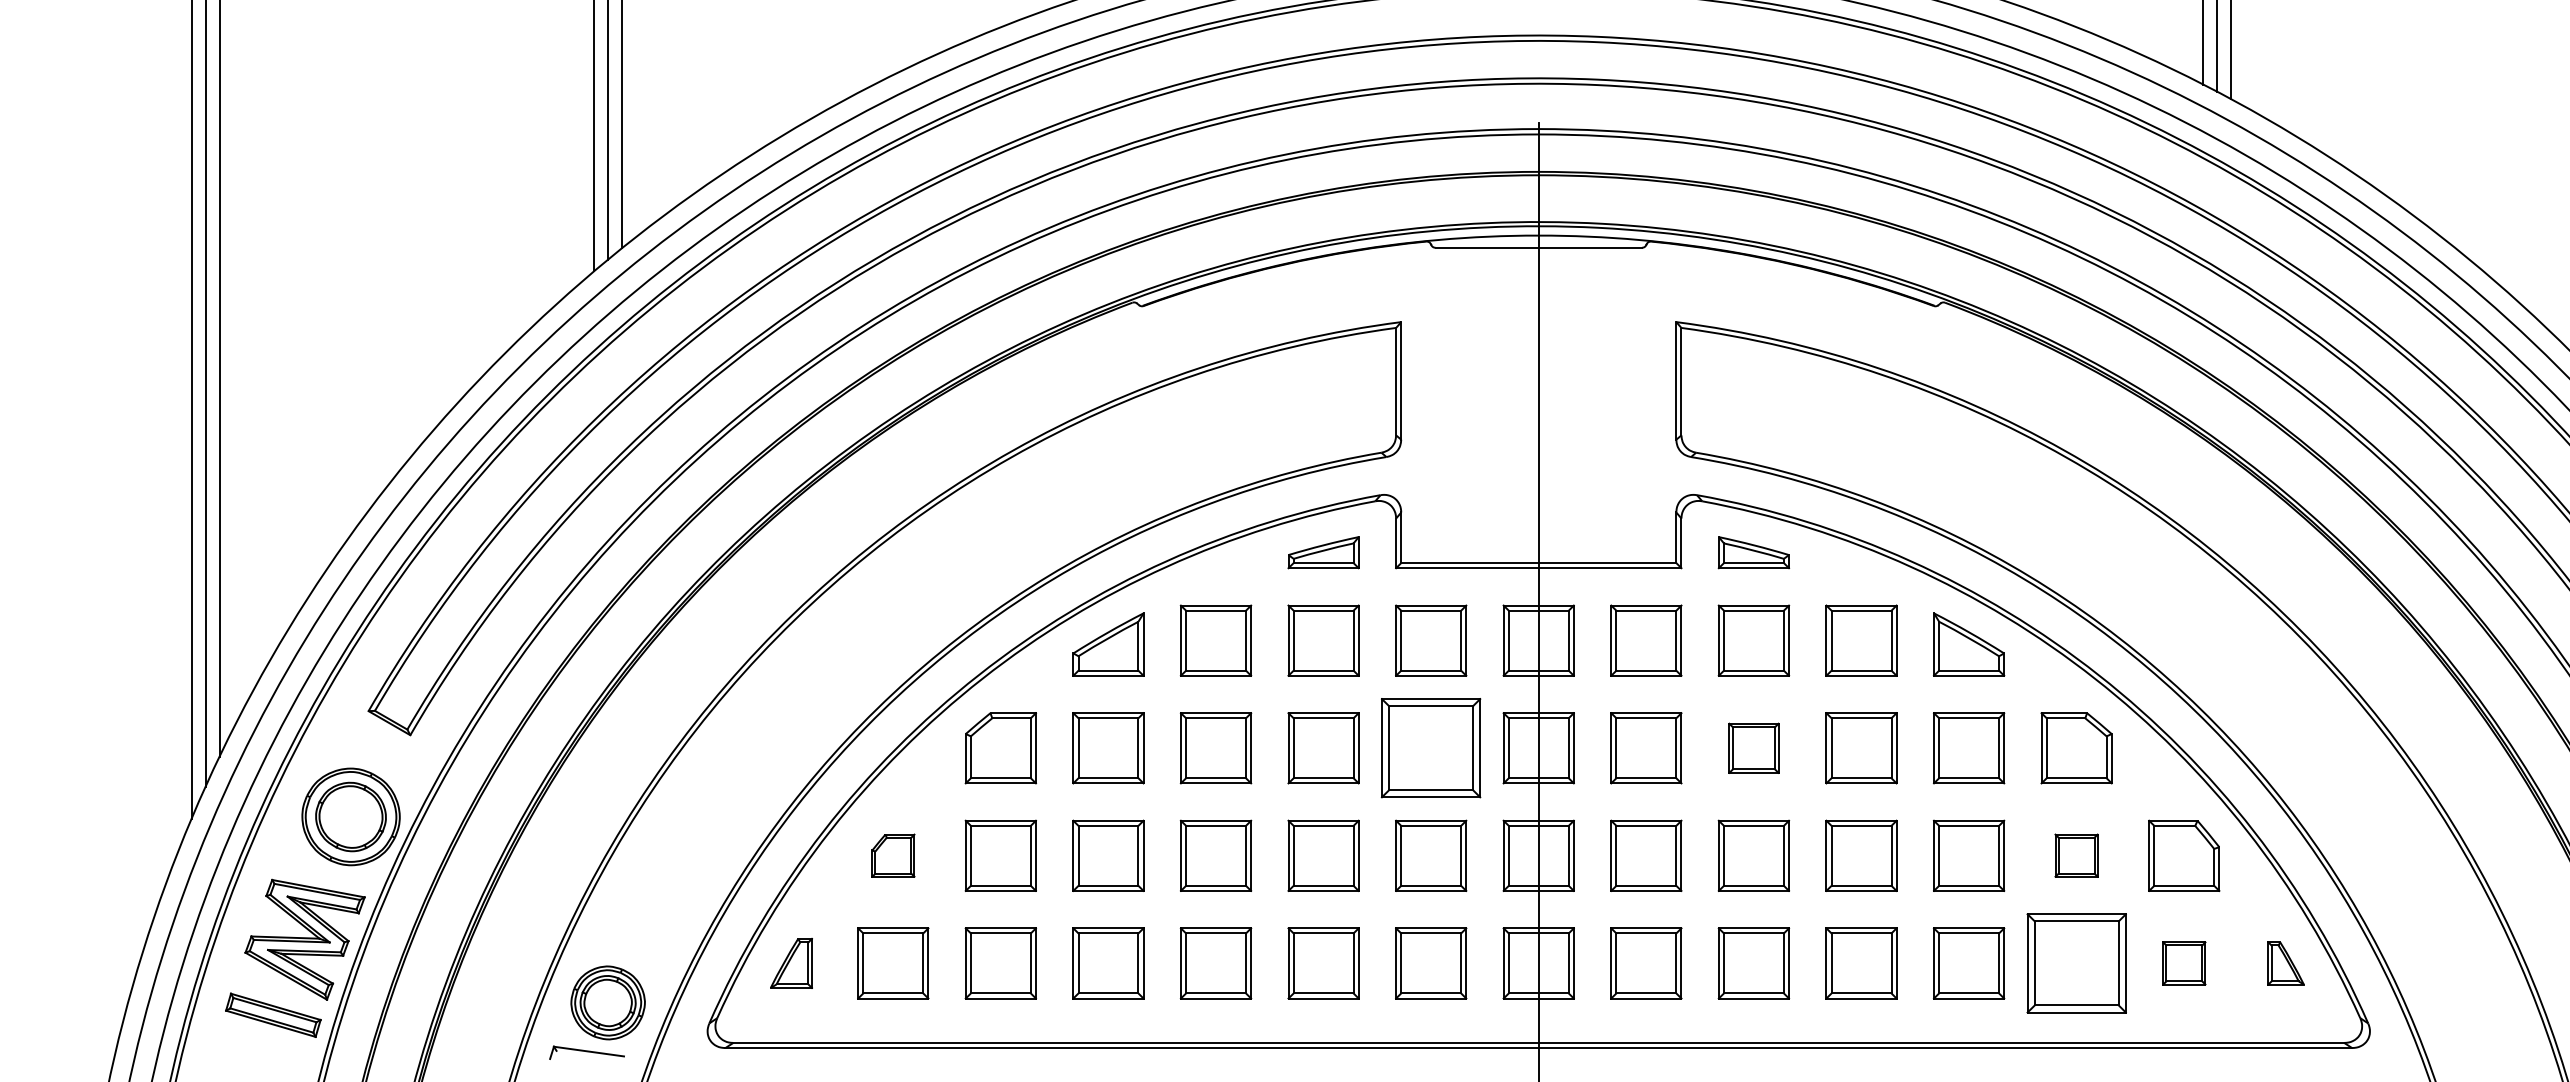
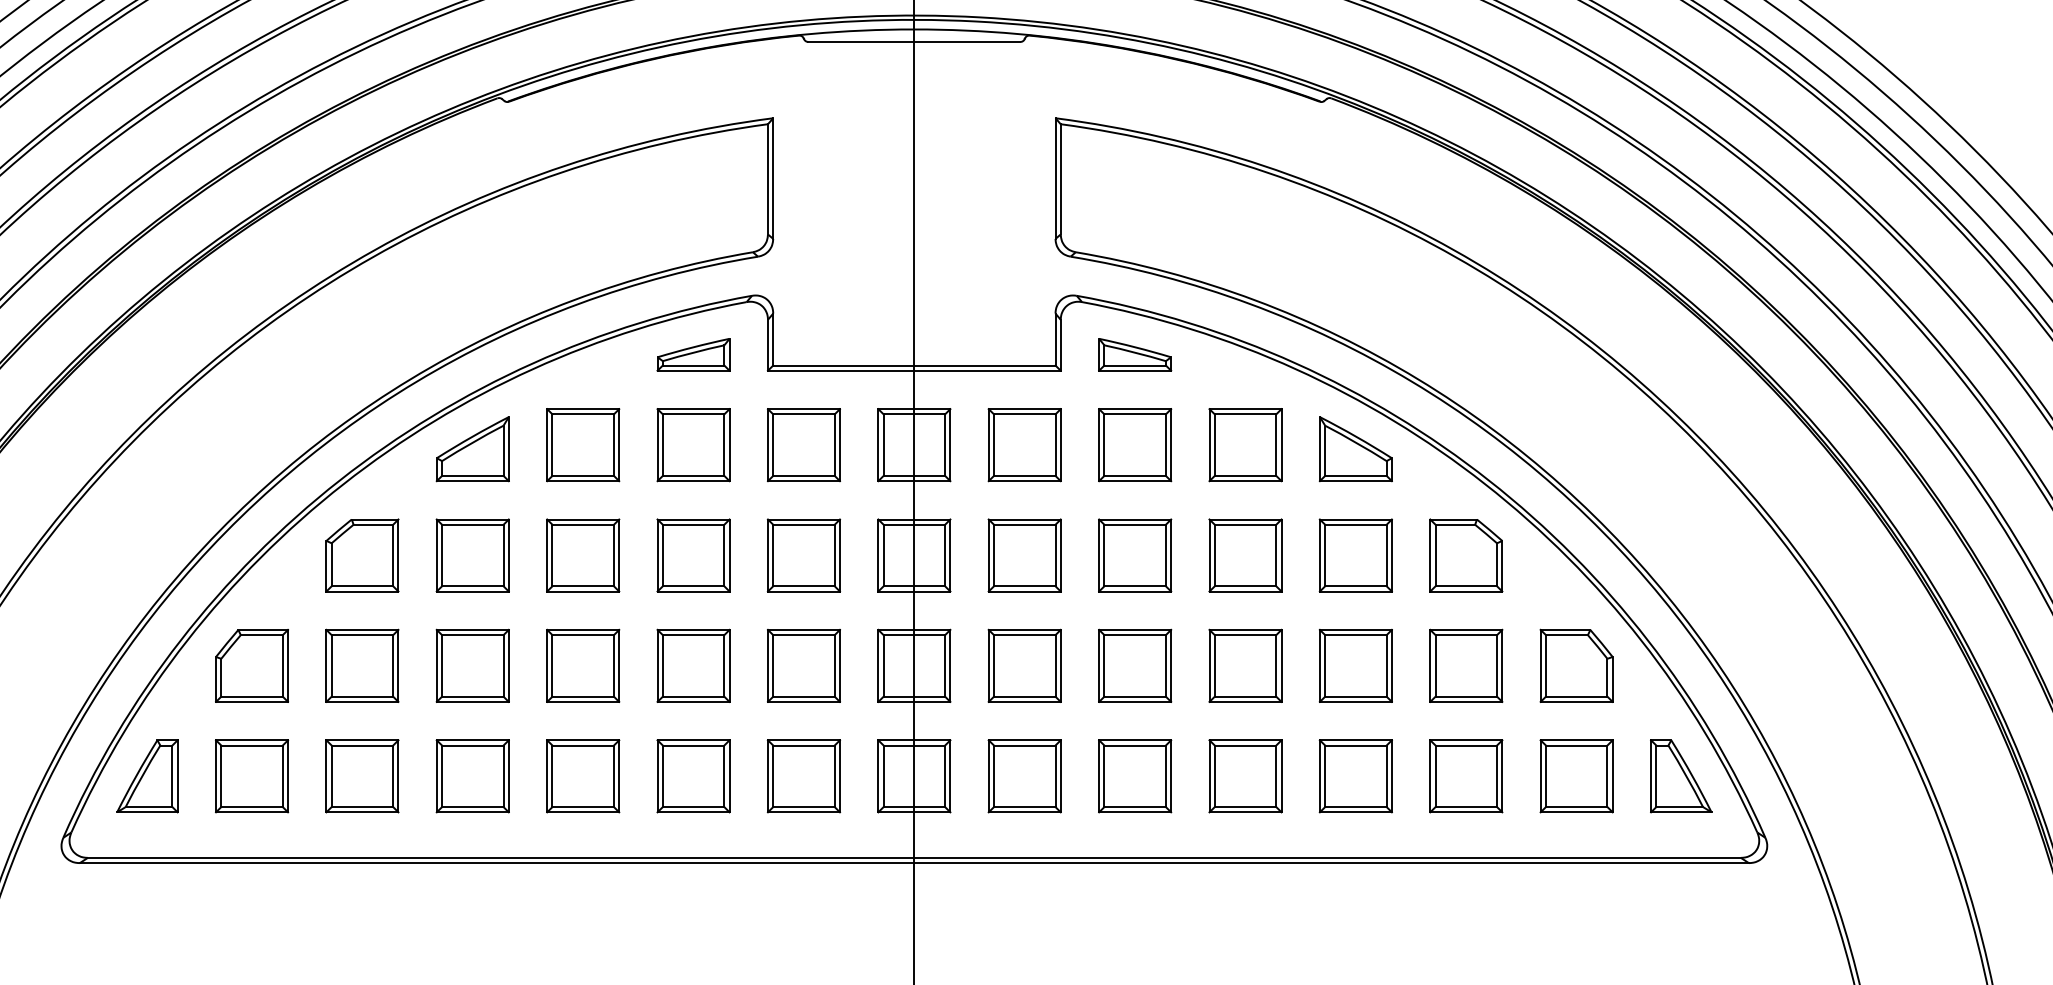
part: (1431, 748) -> (804, 555), size x0.71
part: (1753, 748) -> (1134, 555), size x1.43
part: (893, 855) -> (252, 665), size x1.67
part: (2076, 855) -> (1466, 665), size x1.67
part: (791, 963) -> (147, 776), size x1.43
part: (2076, 963) -> (1466, 776), size x0.71
part: (2184, 963) -> (1576, 776), size x1.67
part: (2285, 963) -> (1680, 776), size x1.67

